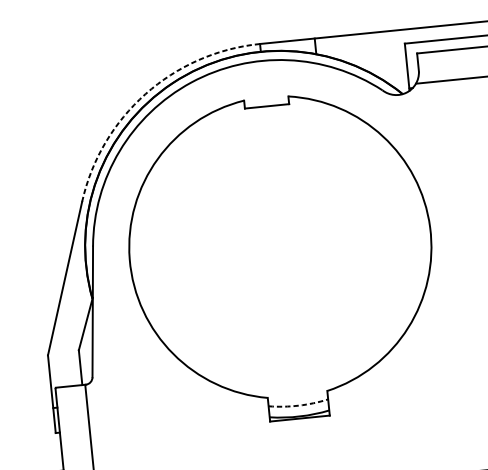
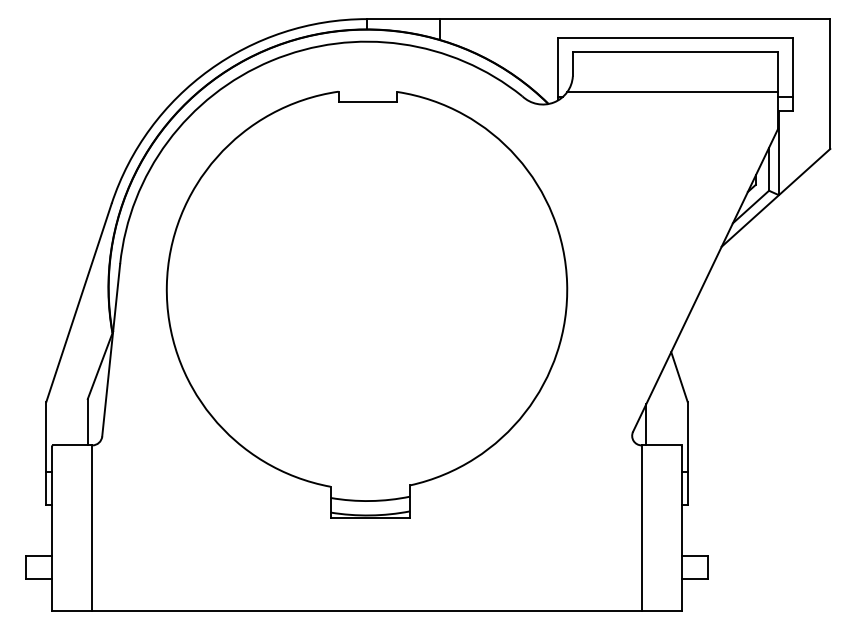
arc: (145, 94) -> (209, 70), dashed -> solid
arc: (298, 406) -> (370, 501), dashed -> solid

